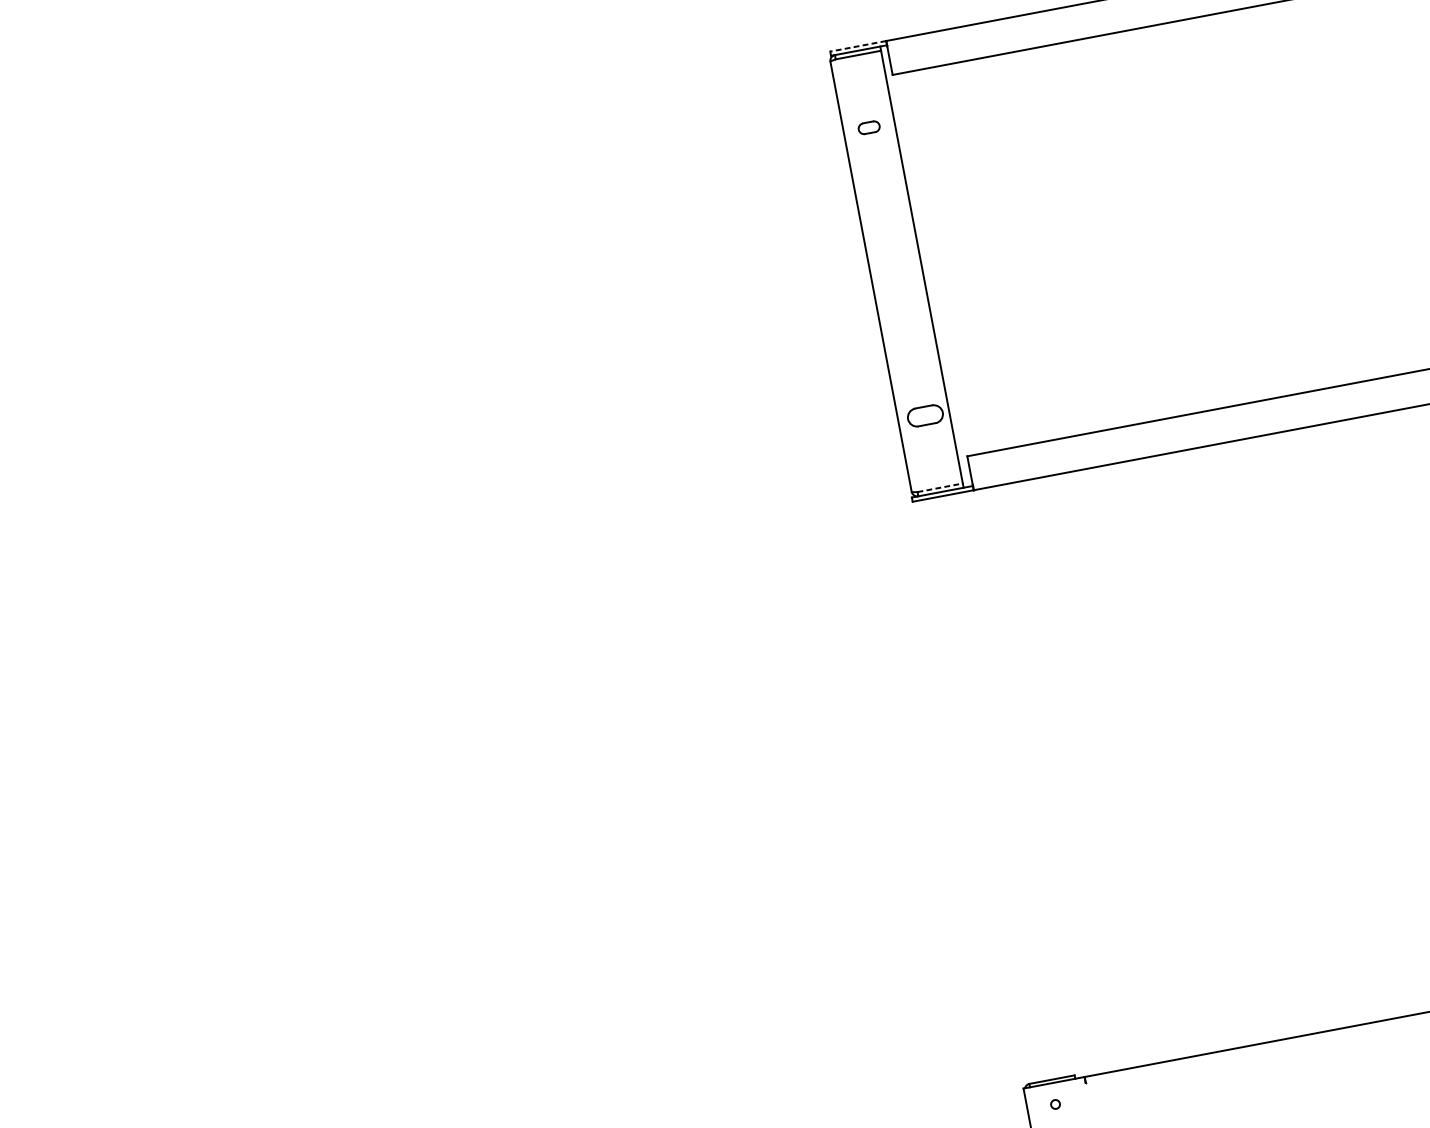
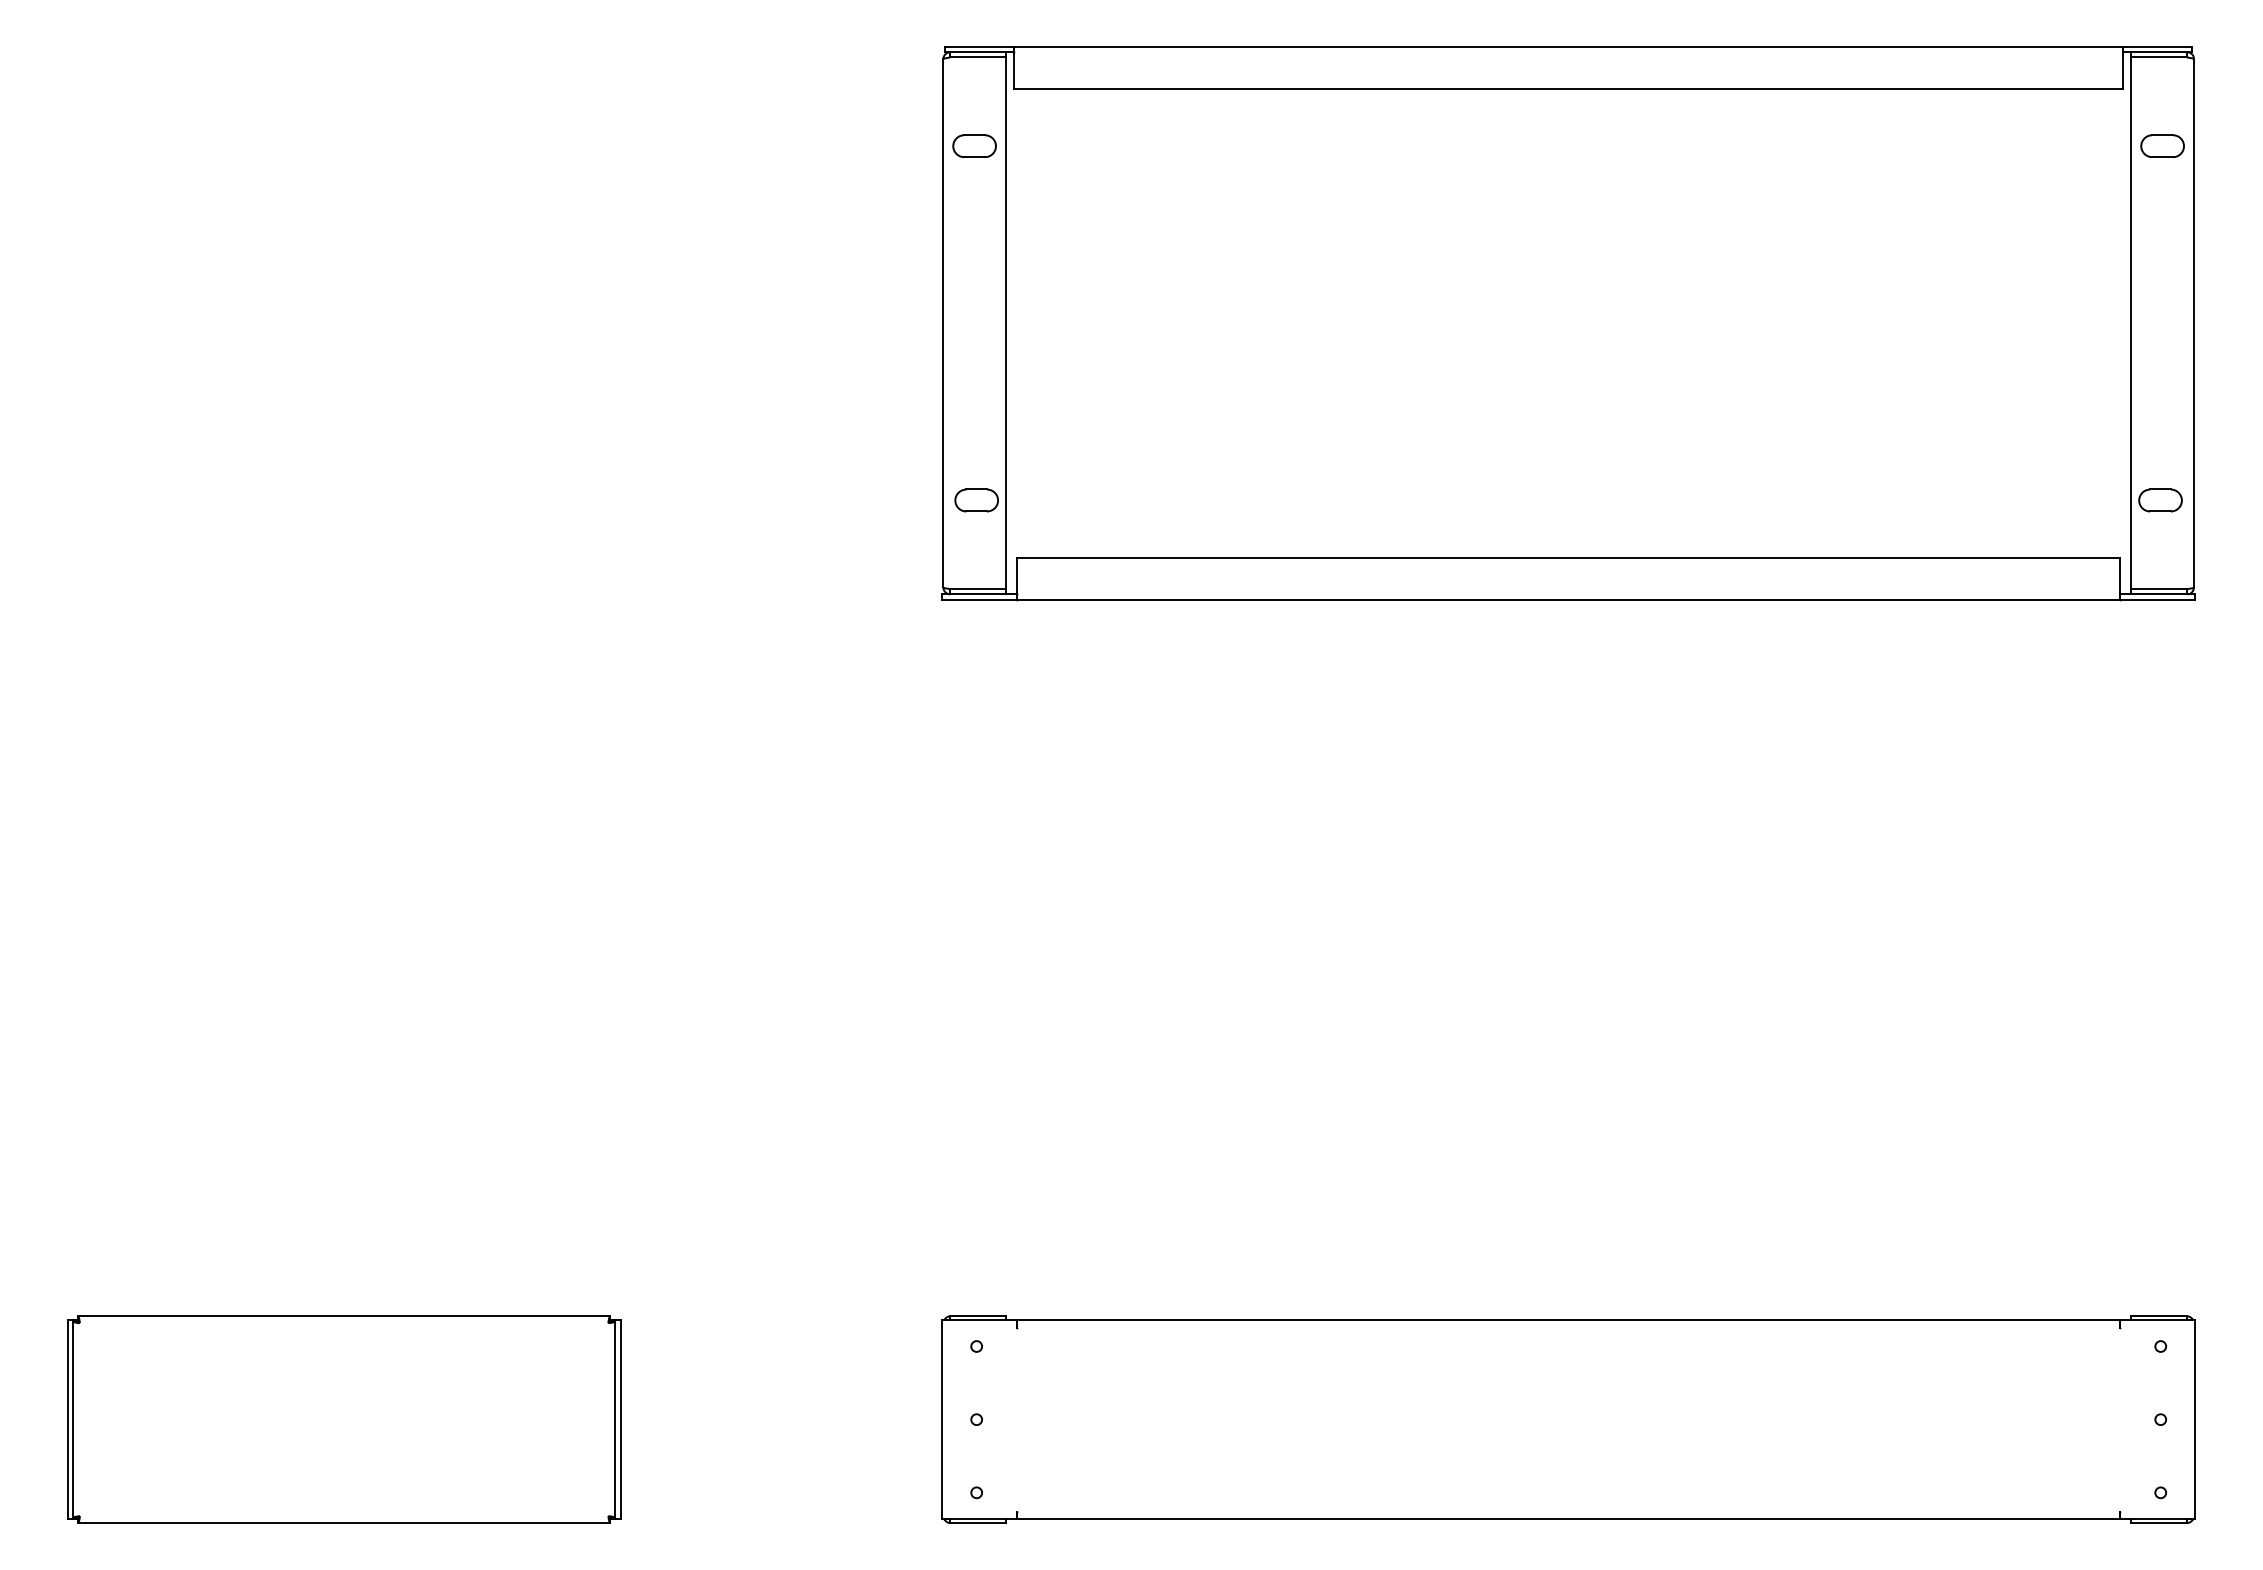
line: (858, 46) -> (979, 47), dashed -> solid
part: (869, 127) -> (974, 145), size x1.67
line: (940, 488) -> (978, 589), dashed -> solid

